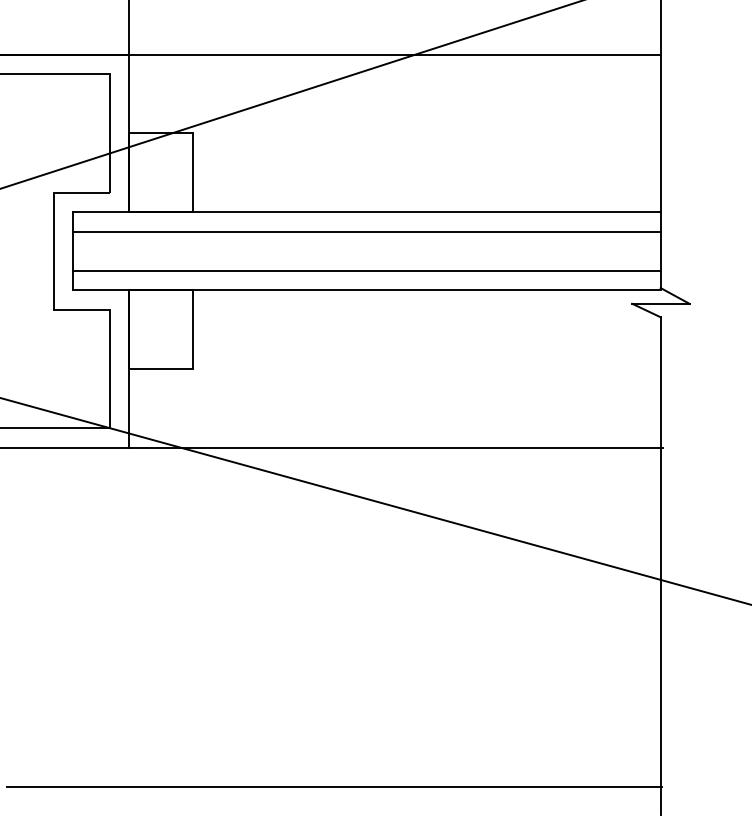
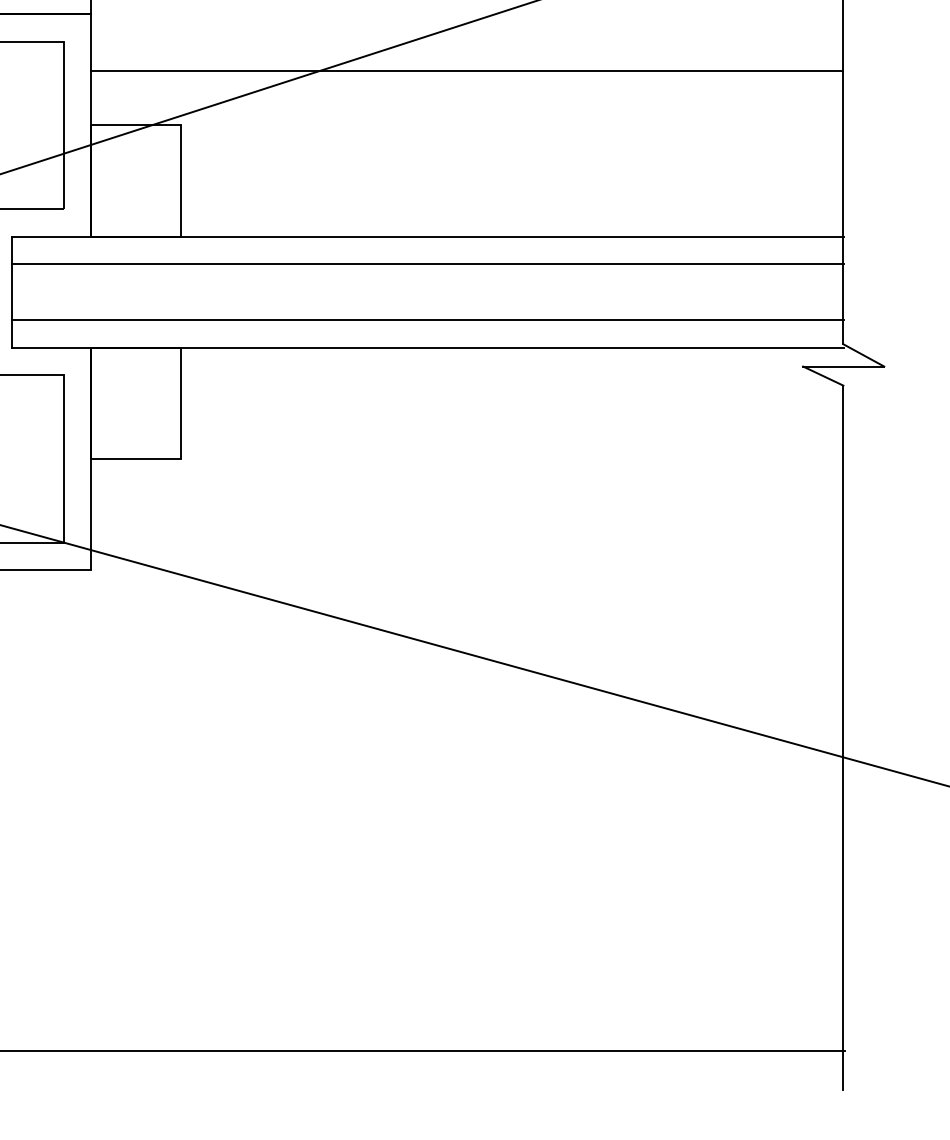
line: (394, 54) -> (466, 70), moved
line: (396, 447) -> (469, 569), removed

